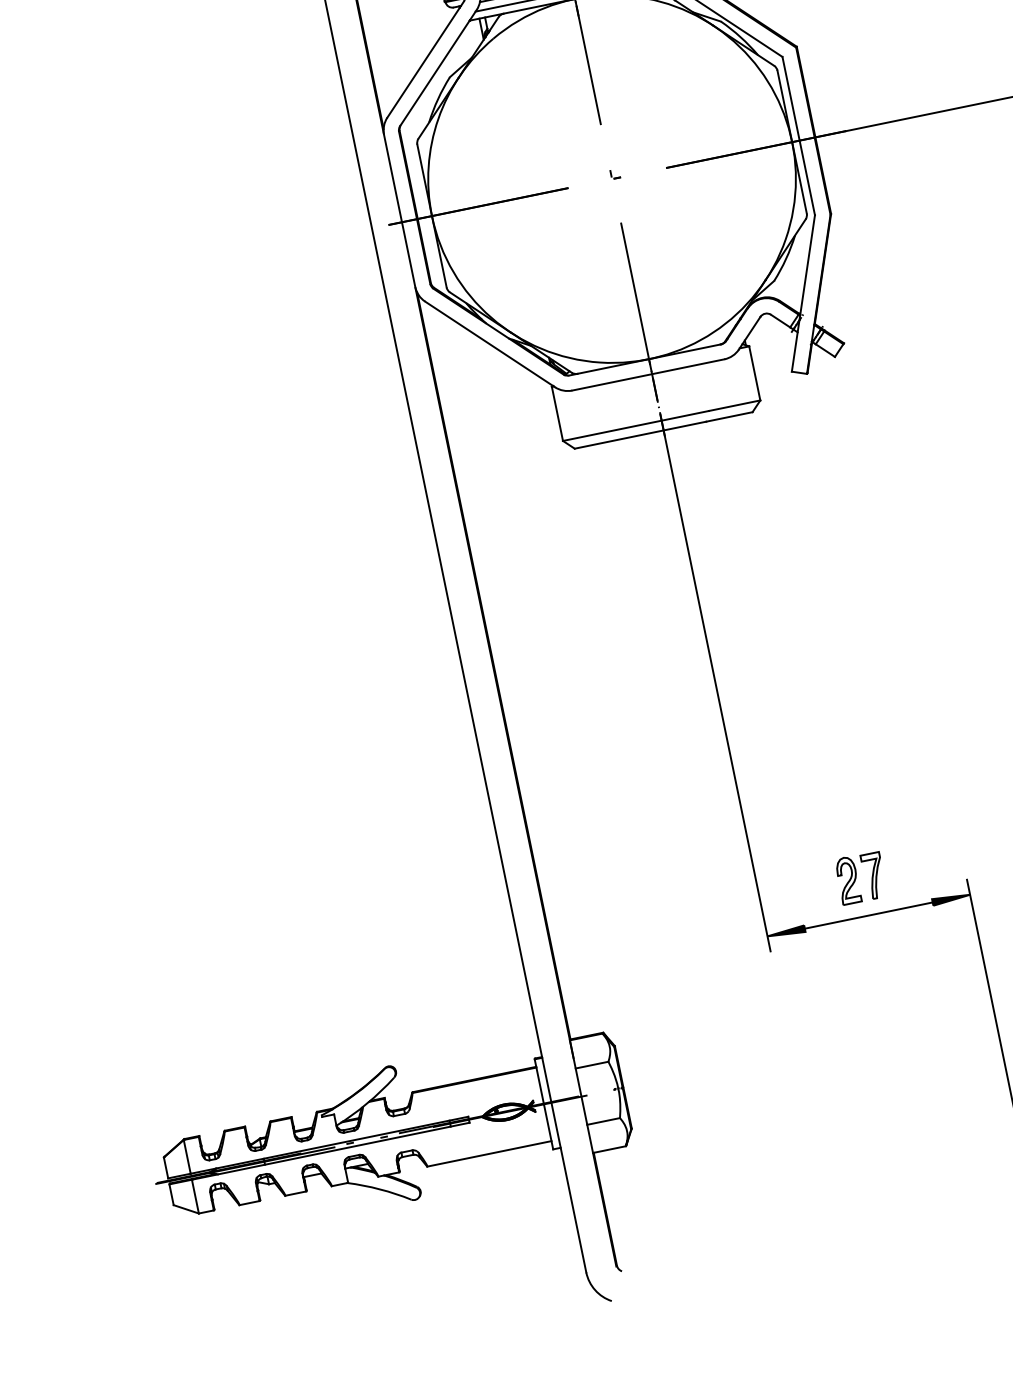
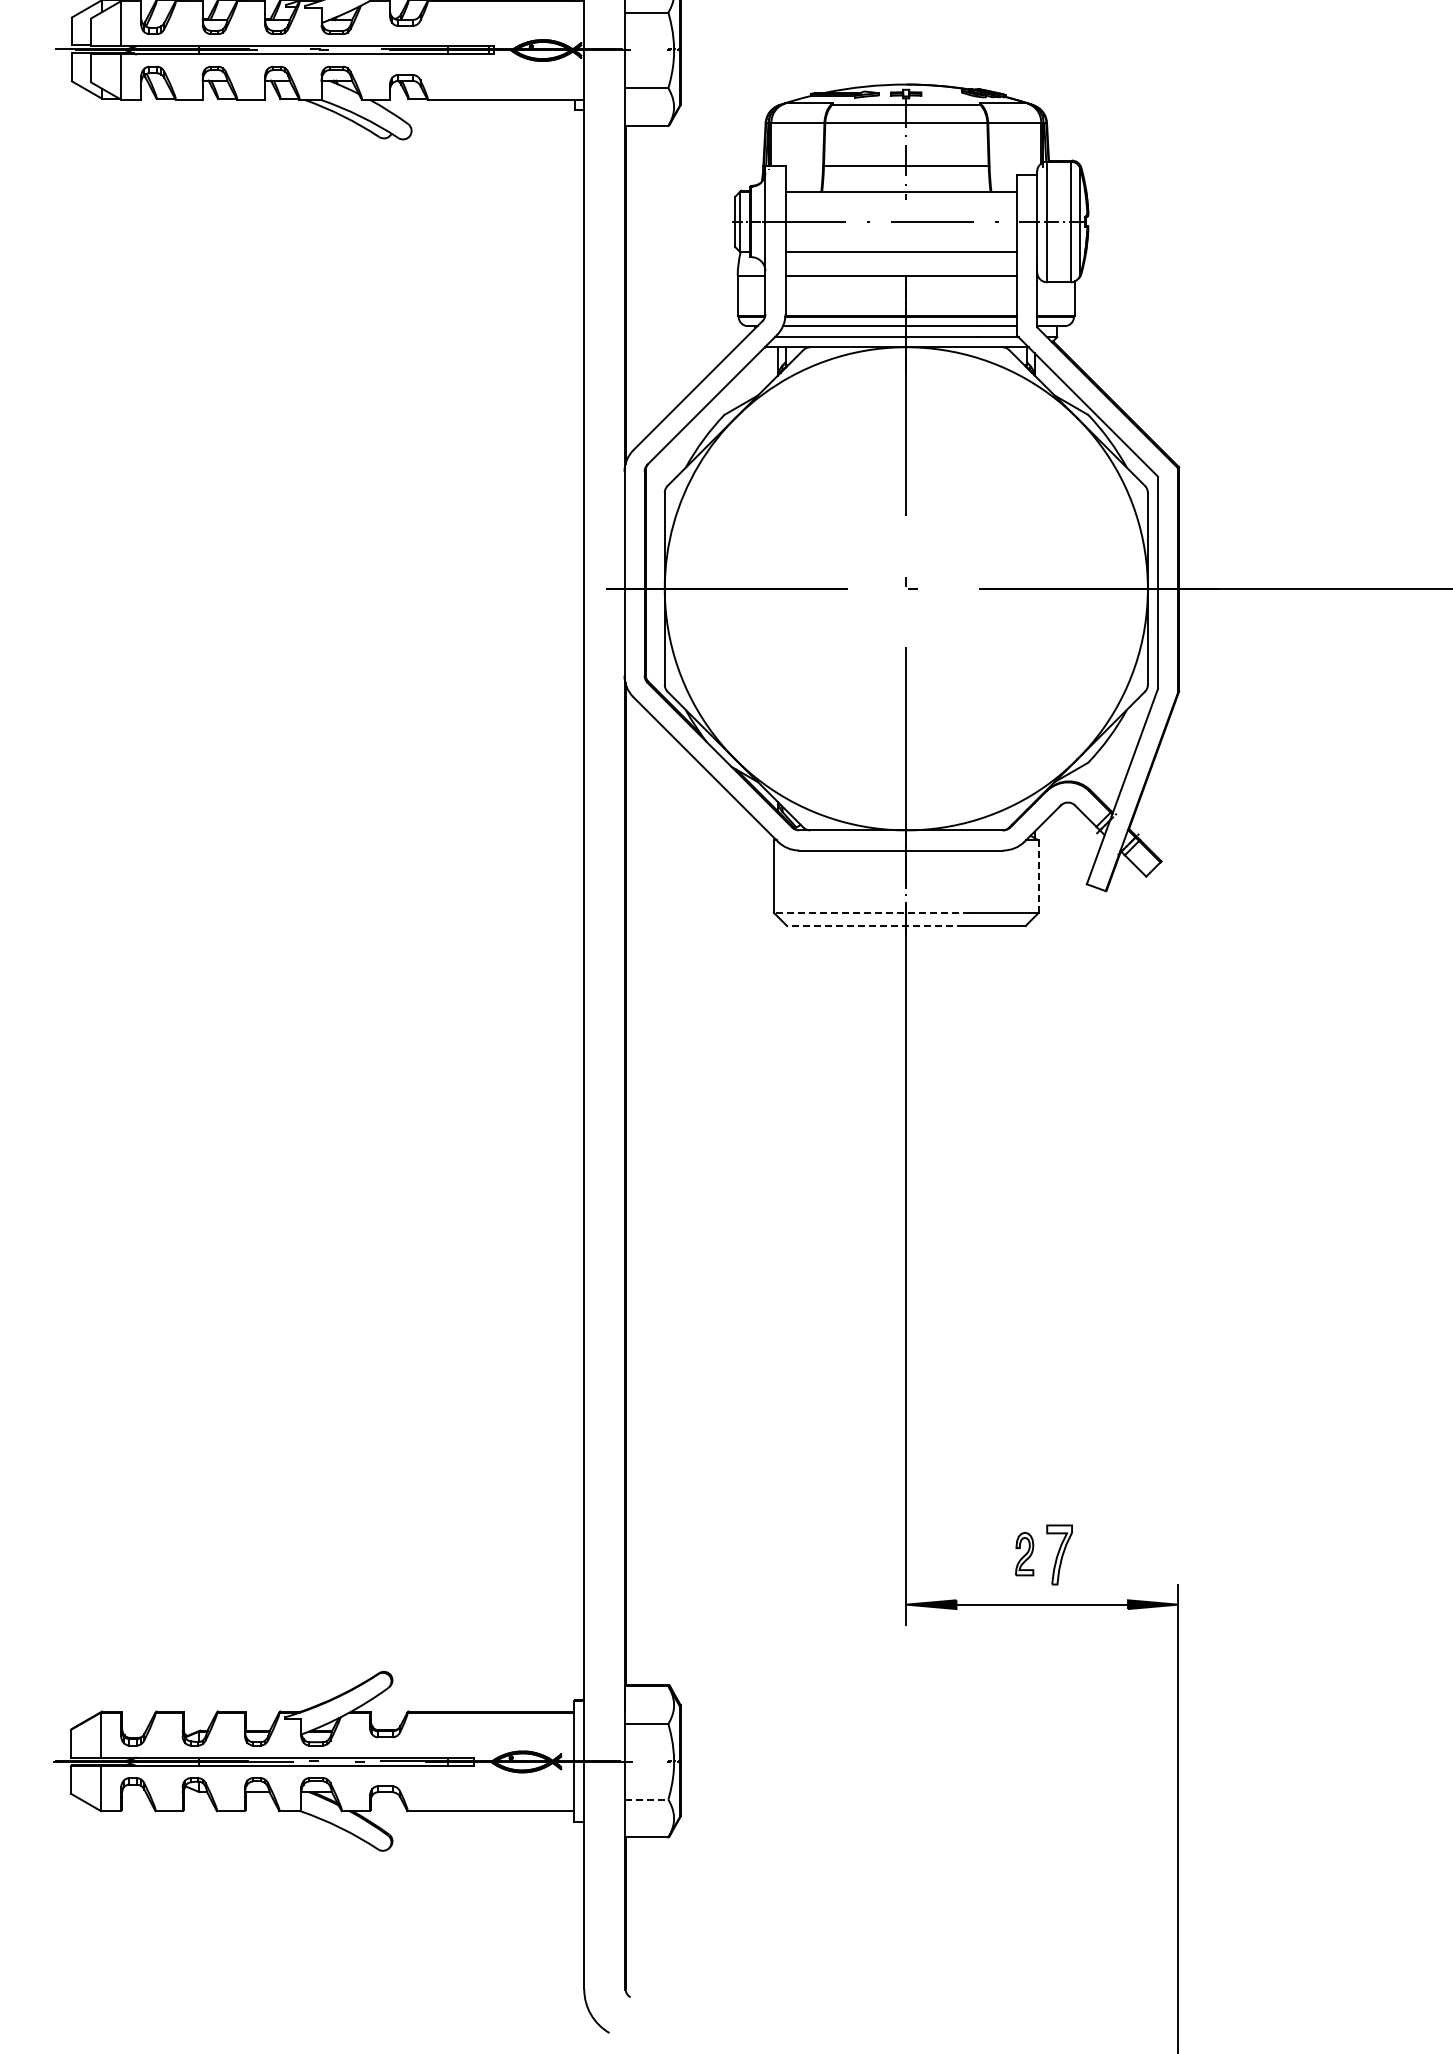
line: (754, 373) -> (1038, 876), solid -> dashed
line: (635, 425) -> (871, 912), solid -> dashed
line: (640, 435) -> (874, 926), solid -> dashed
part: (847, 880) -> (1024, 1553), size x0.7
line: (603, 1121) -> (646, 1799), solid -> dashed

